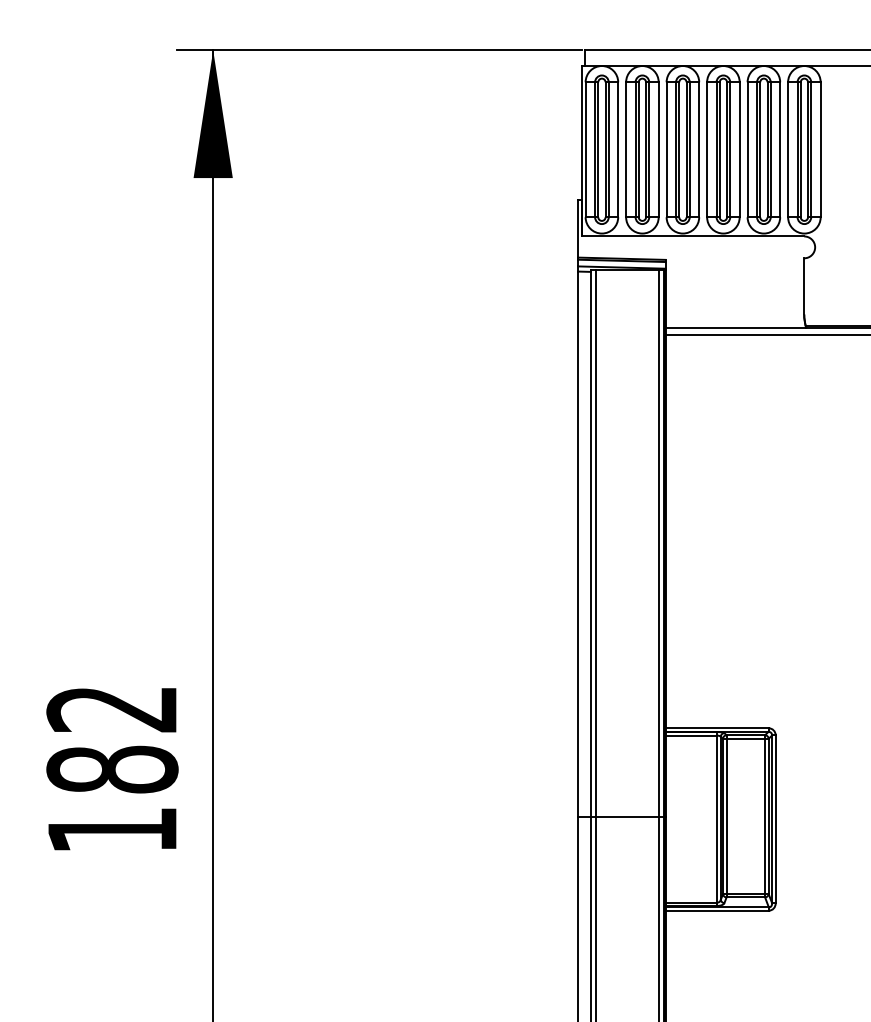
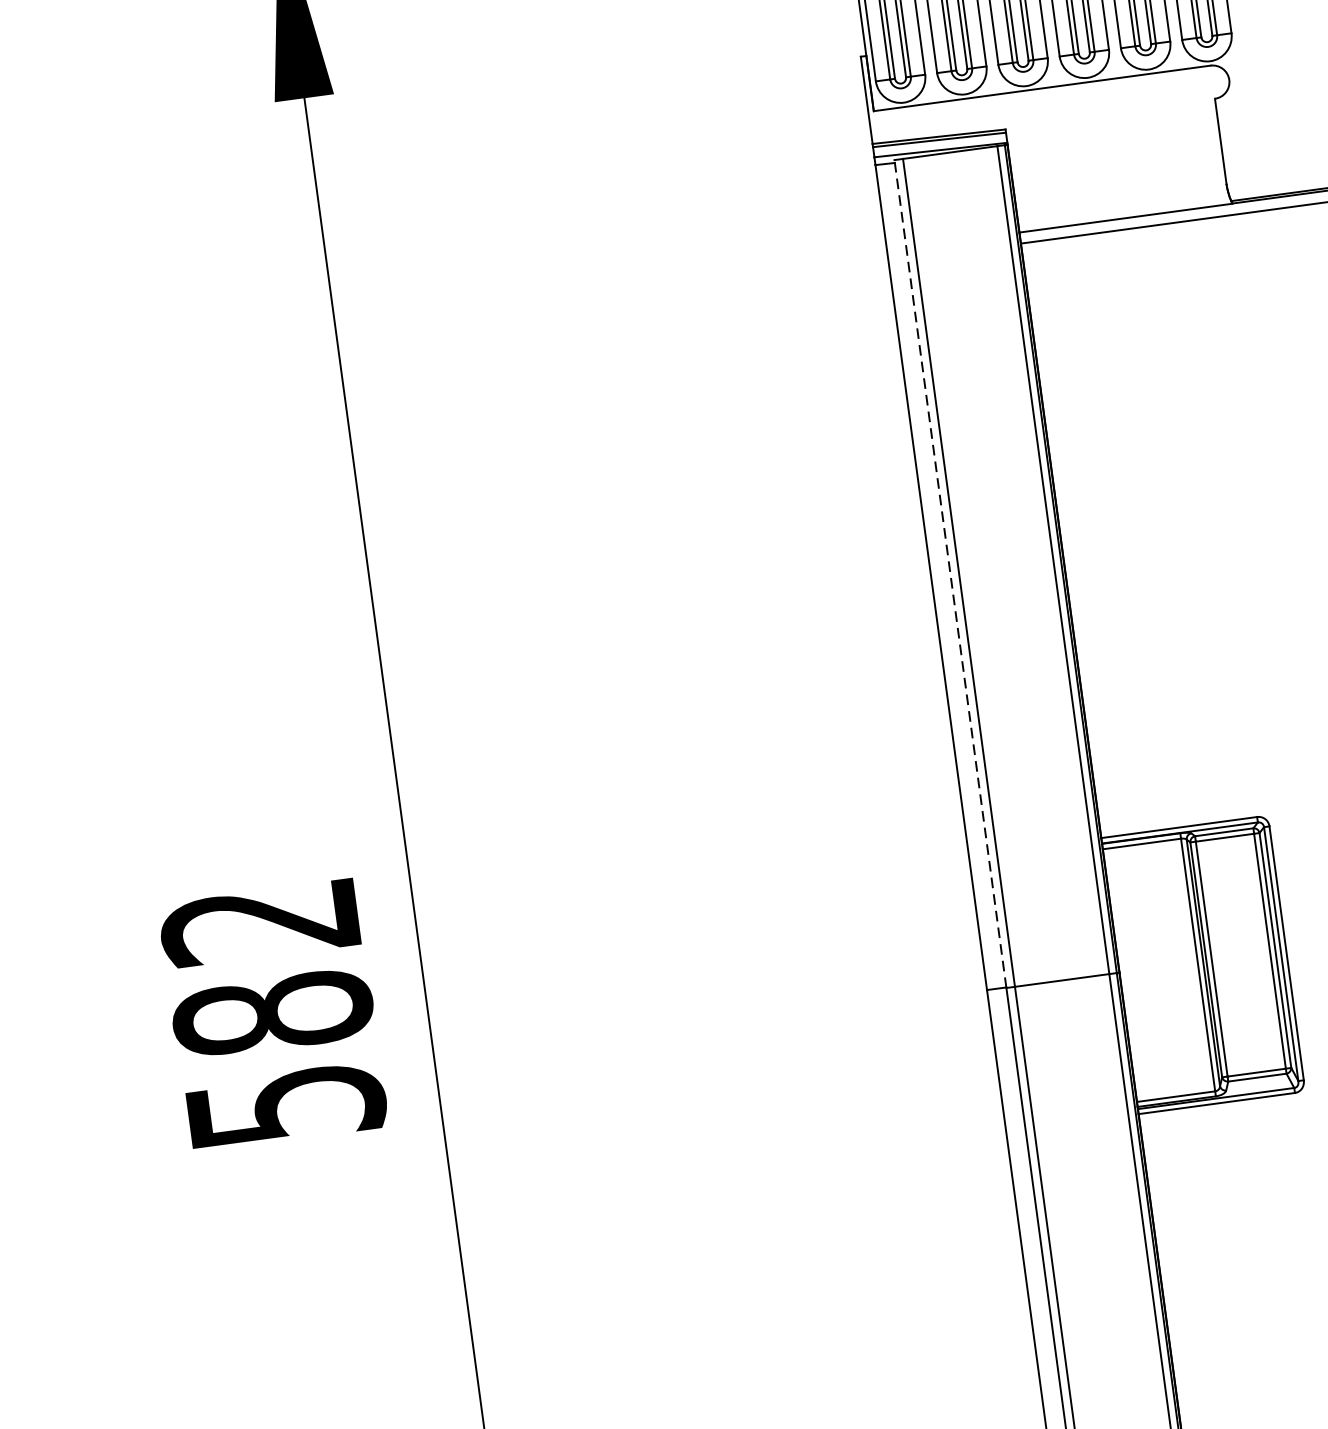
line: (590, 543) -> (949, 573), solid -> dashed
text: (113, 830) -> (287, 1105), 182 -> 582

